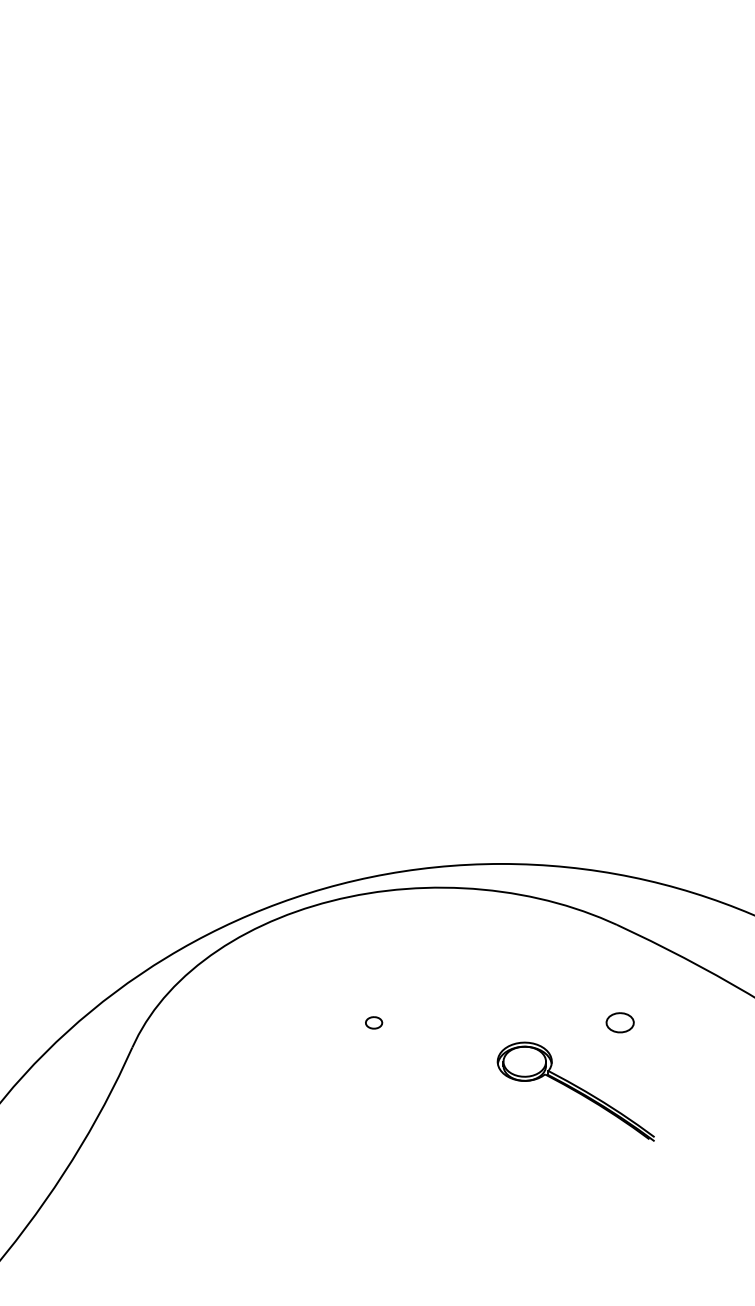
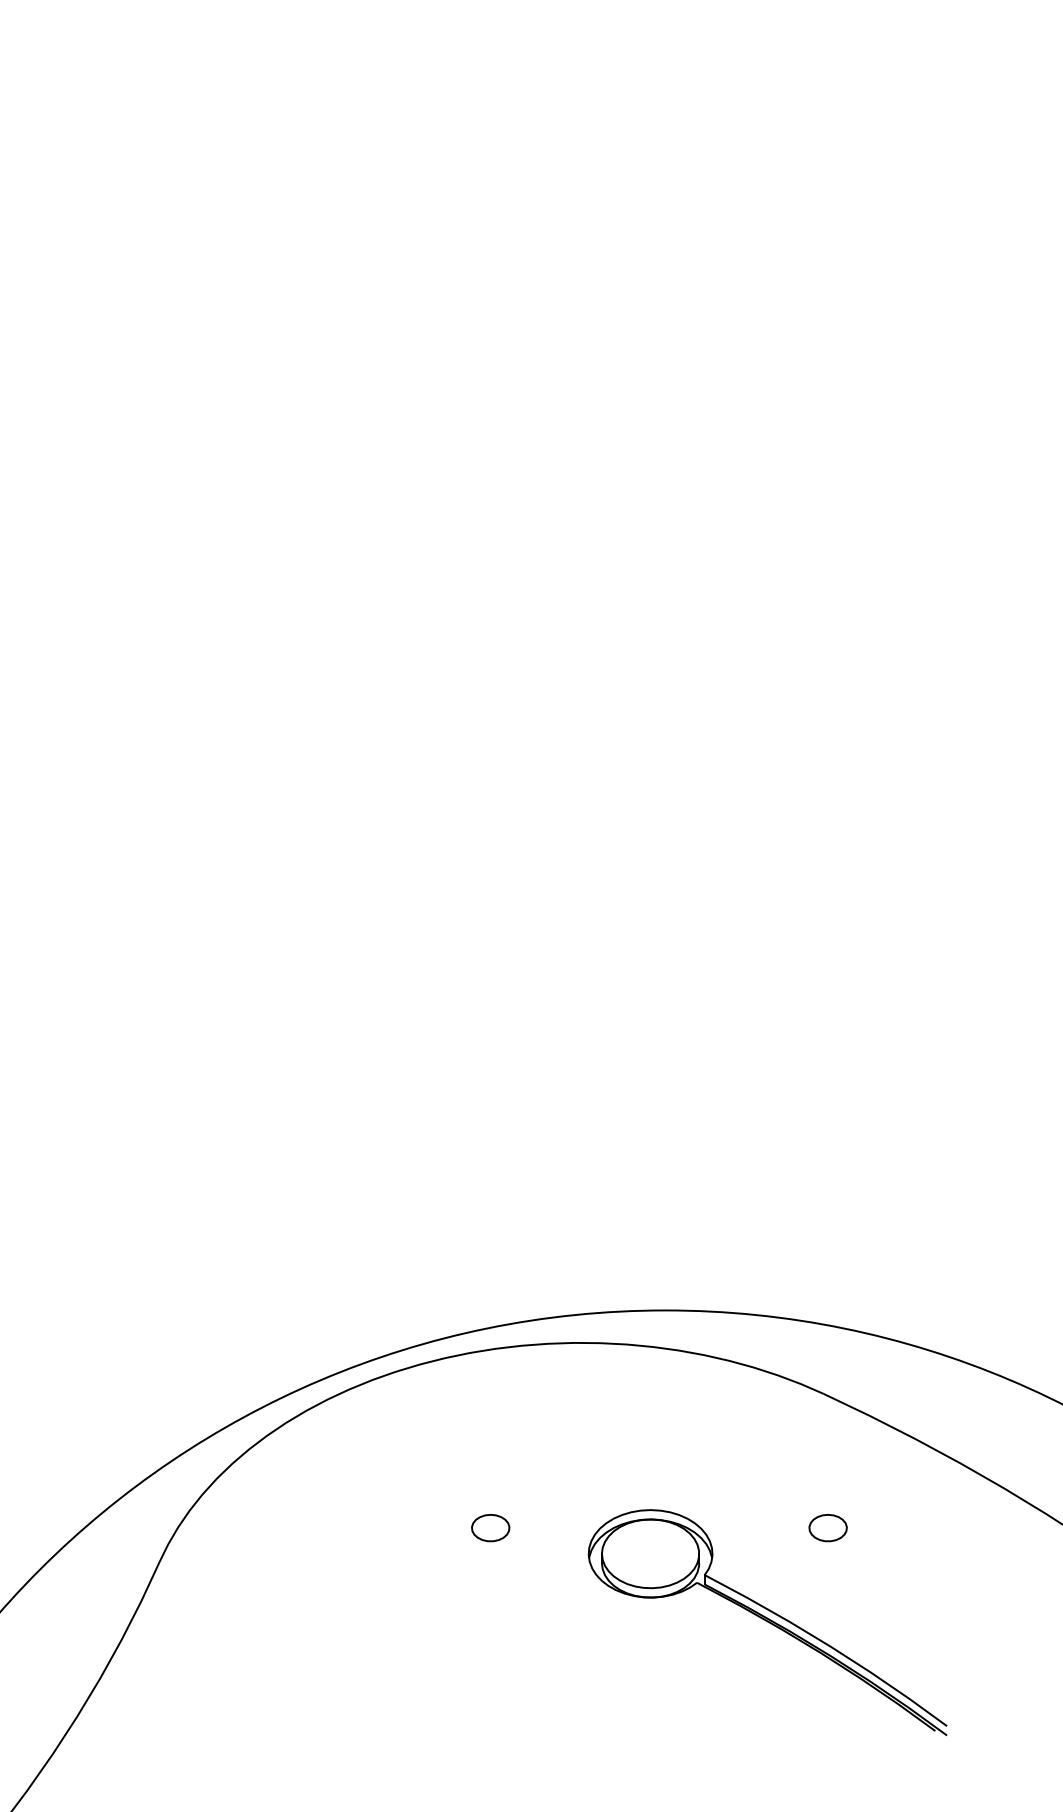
part: (373, 1023) -> (490, 1528), size x1.67
part: (575, 1091) -> (767, 1622), size x1.67

